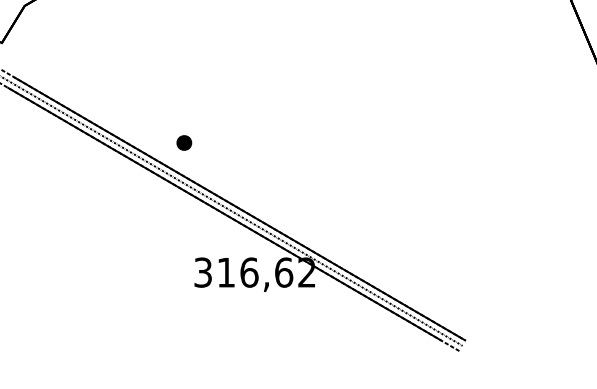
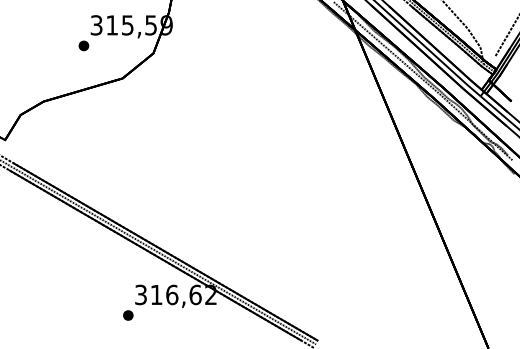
part: (184, 142) -> (128, 315), moved

